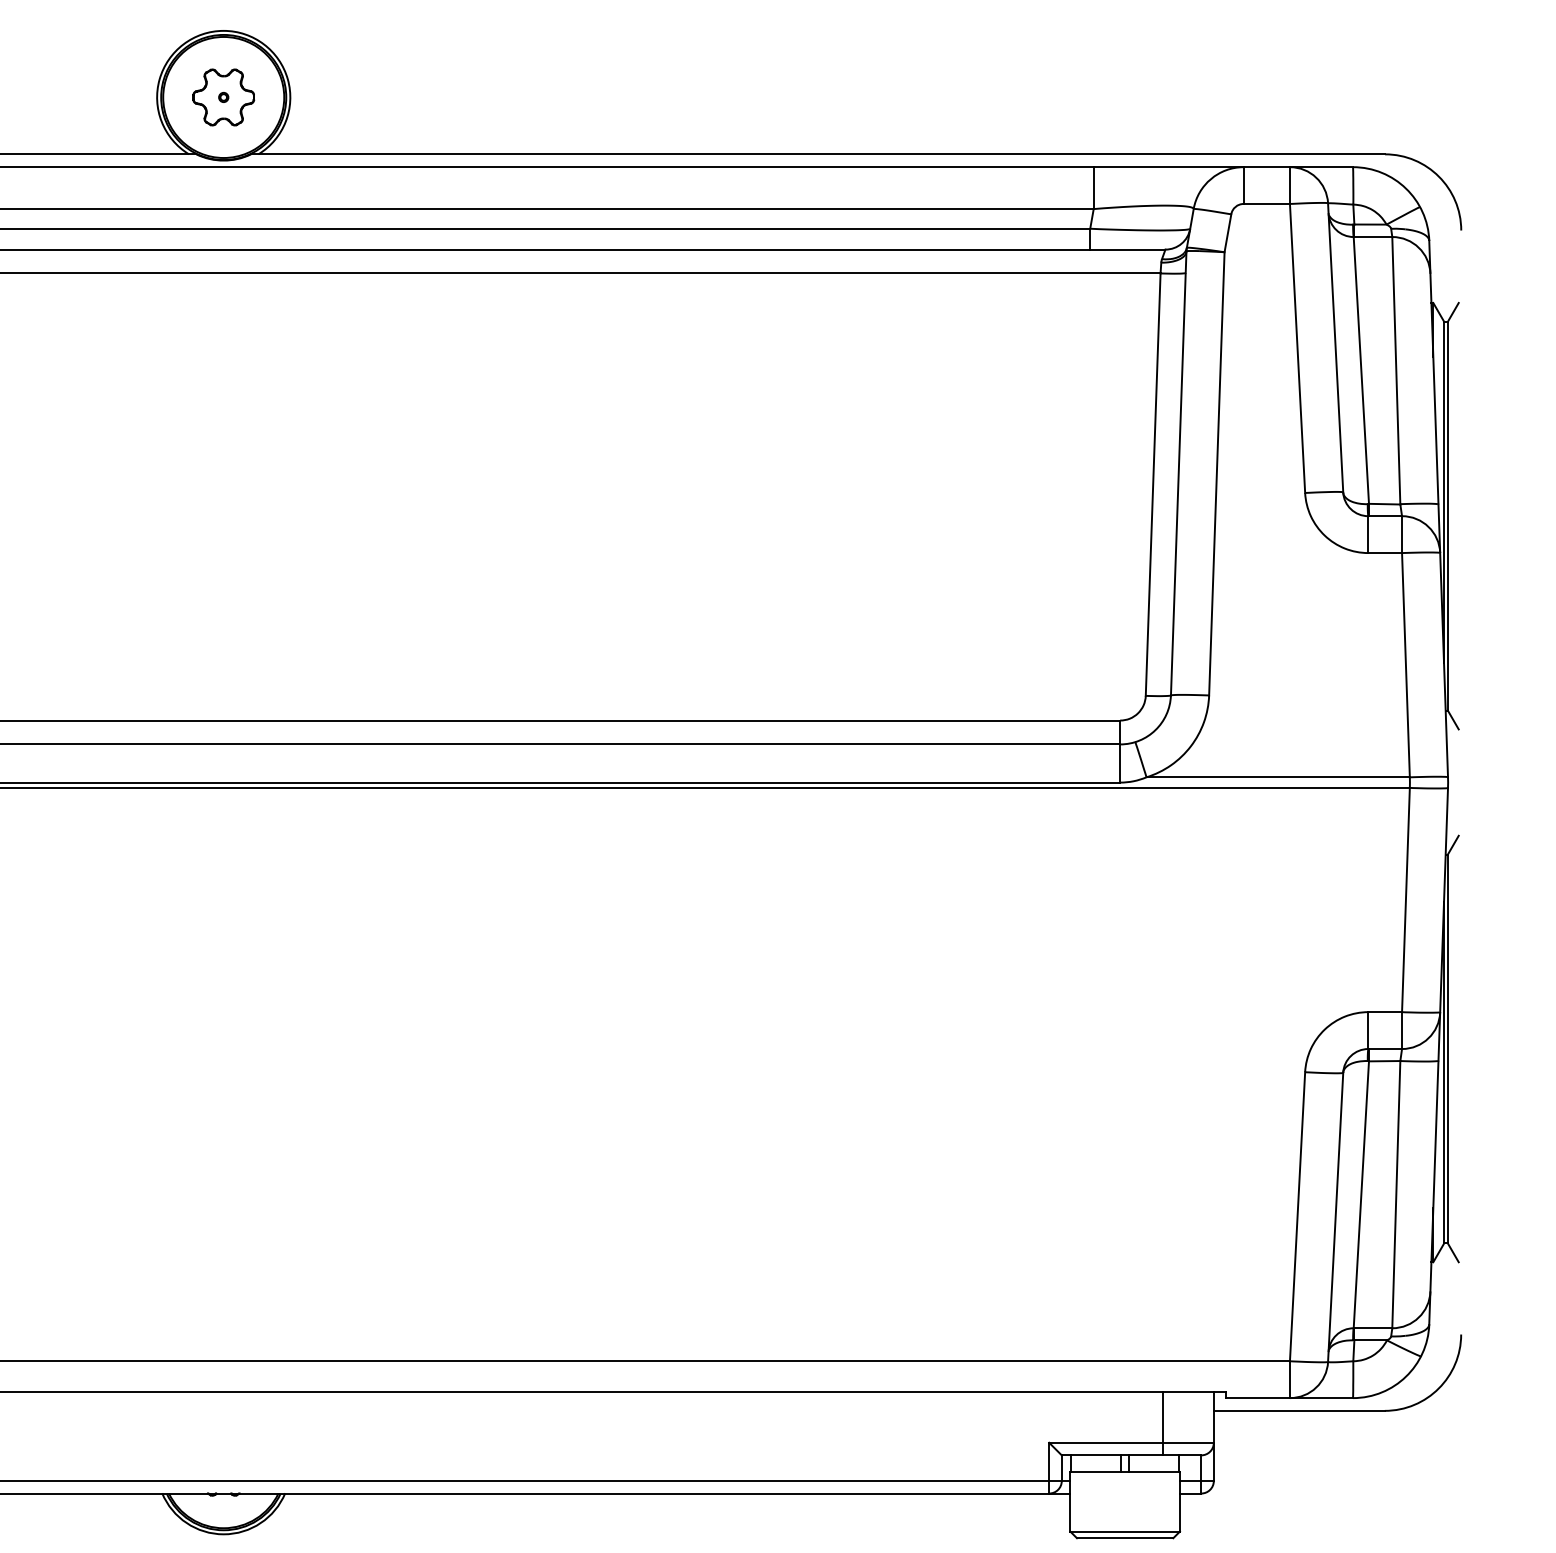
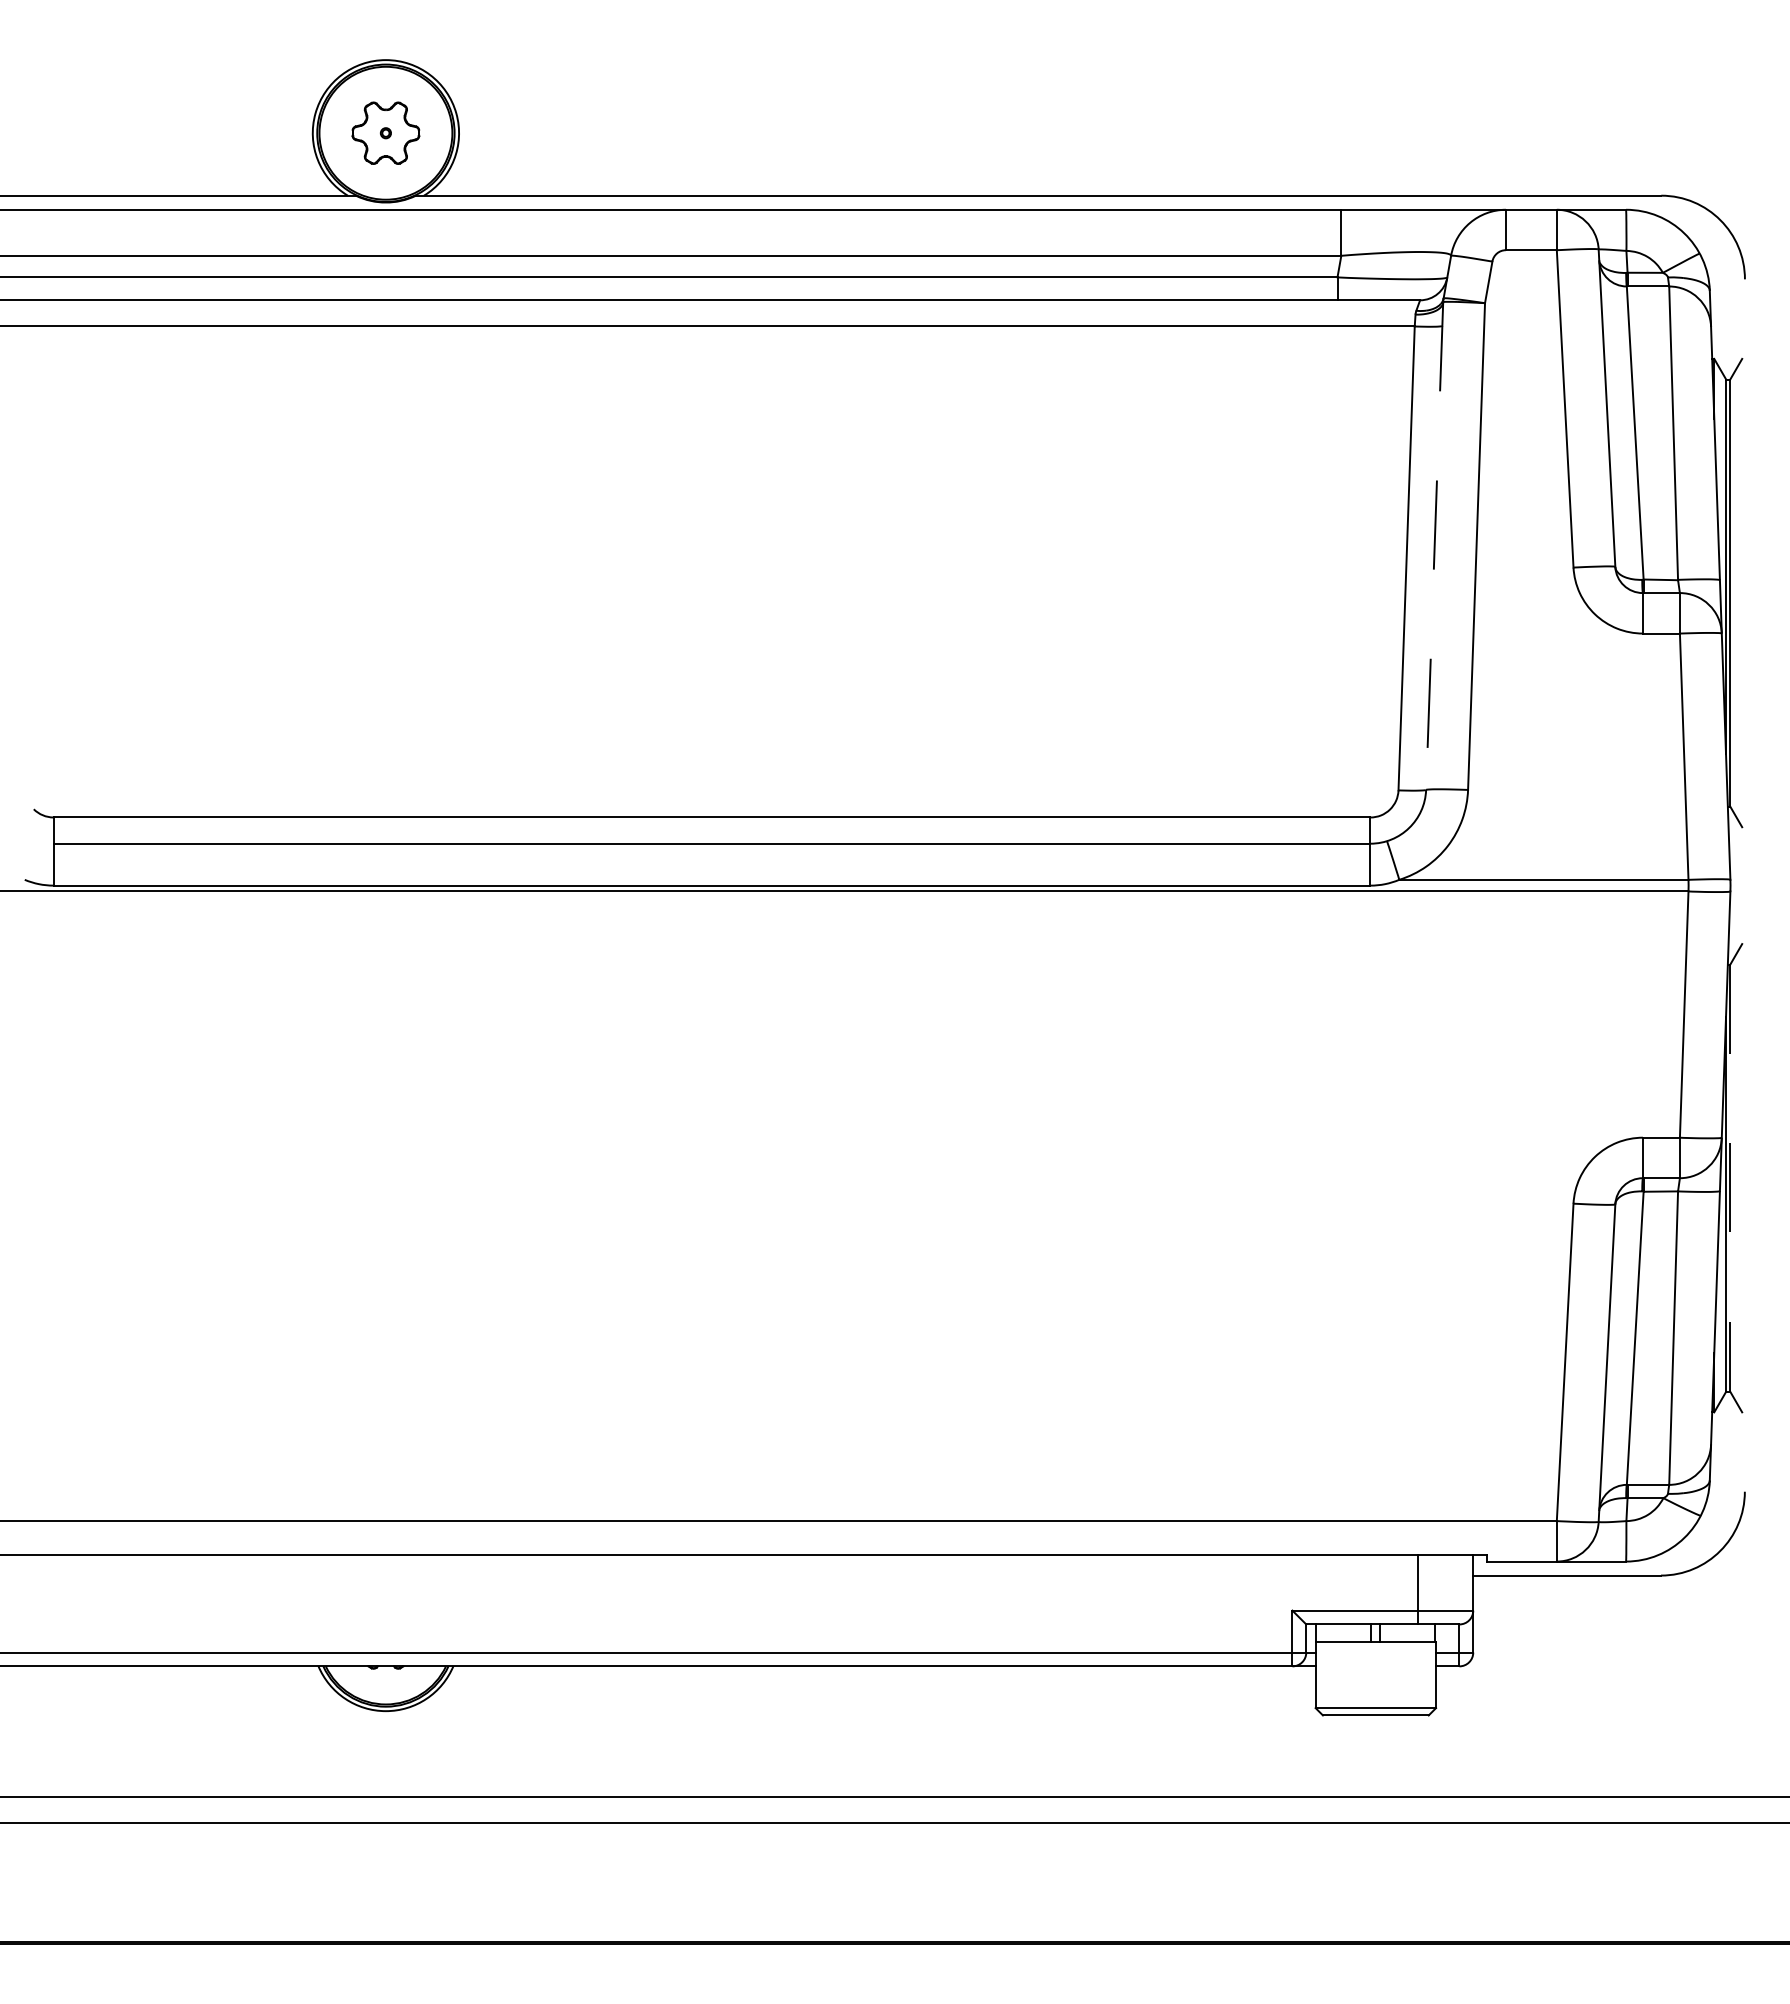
line: (1178, 473) -> (1434, 546), solid -> dashed
line: (1448, 1049) -> (1730, 1178), solid -> dashed

